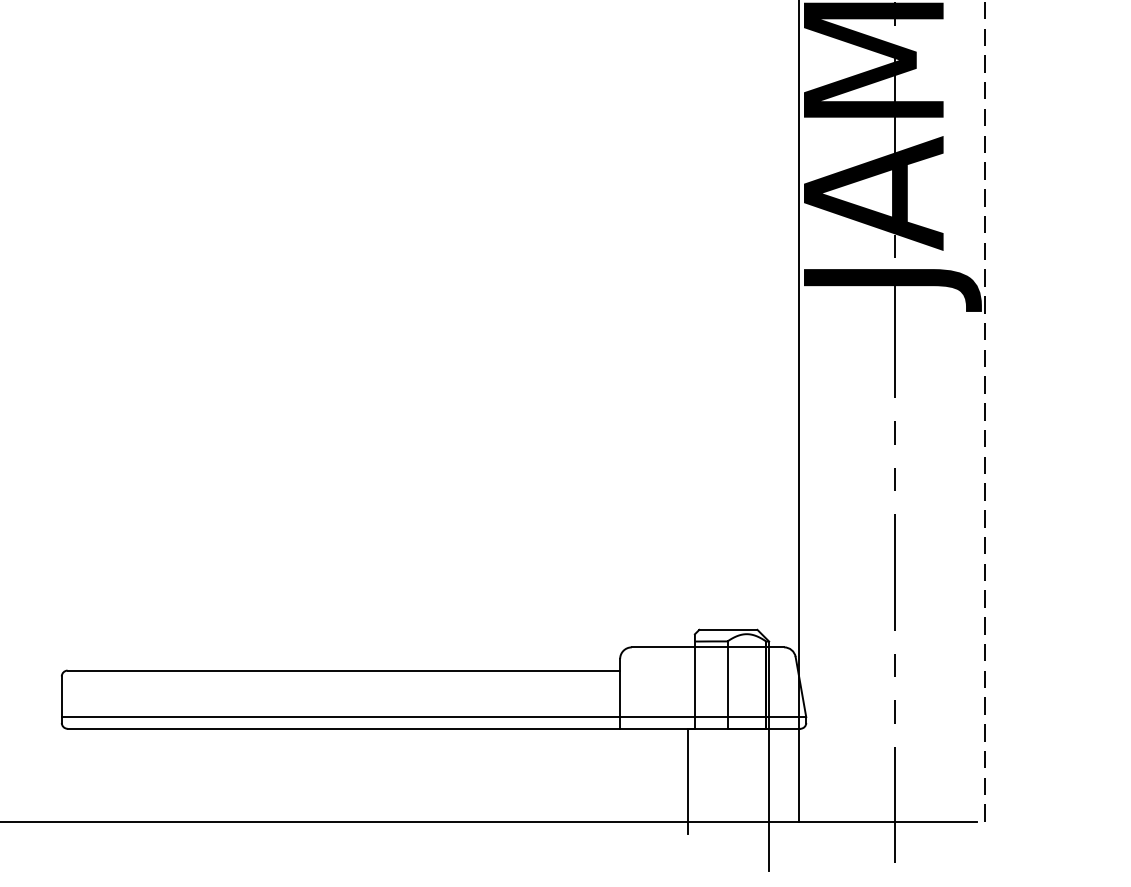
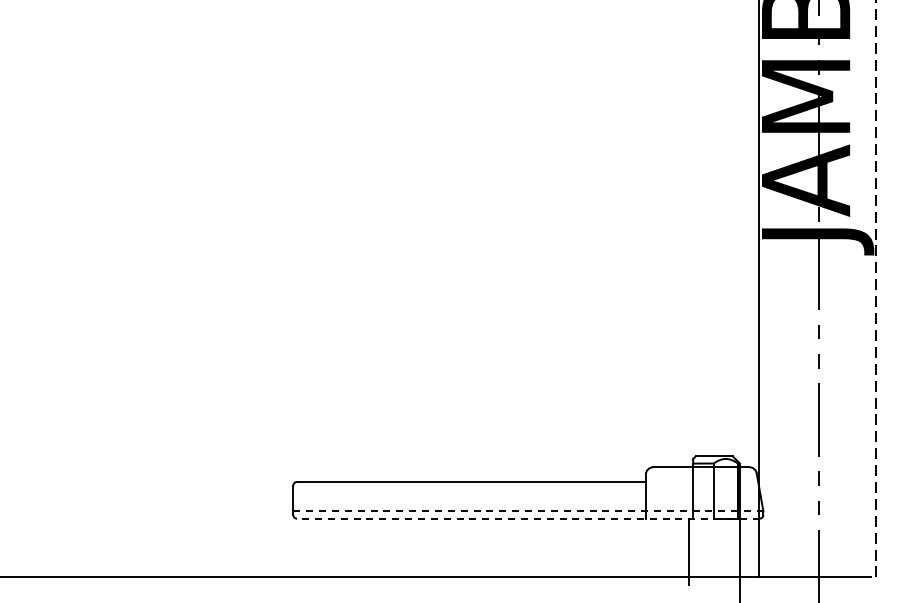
line: (434, 717) -> (528, 511), solid -> dashed
line: (432, 728) -> (527, 518), solid -> dashed

